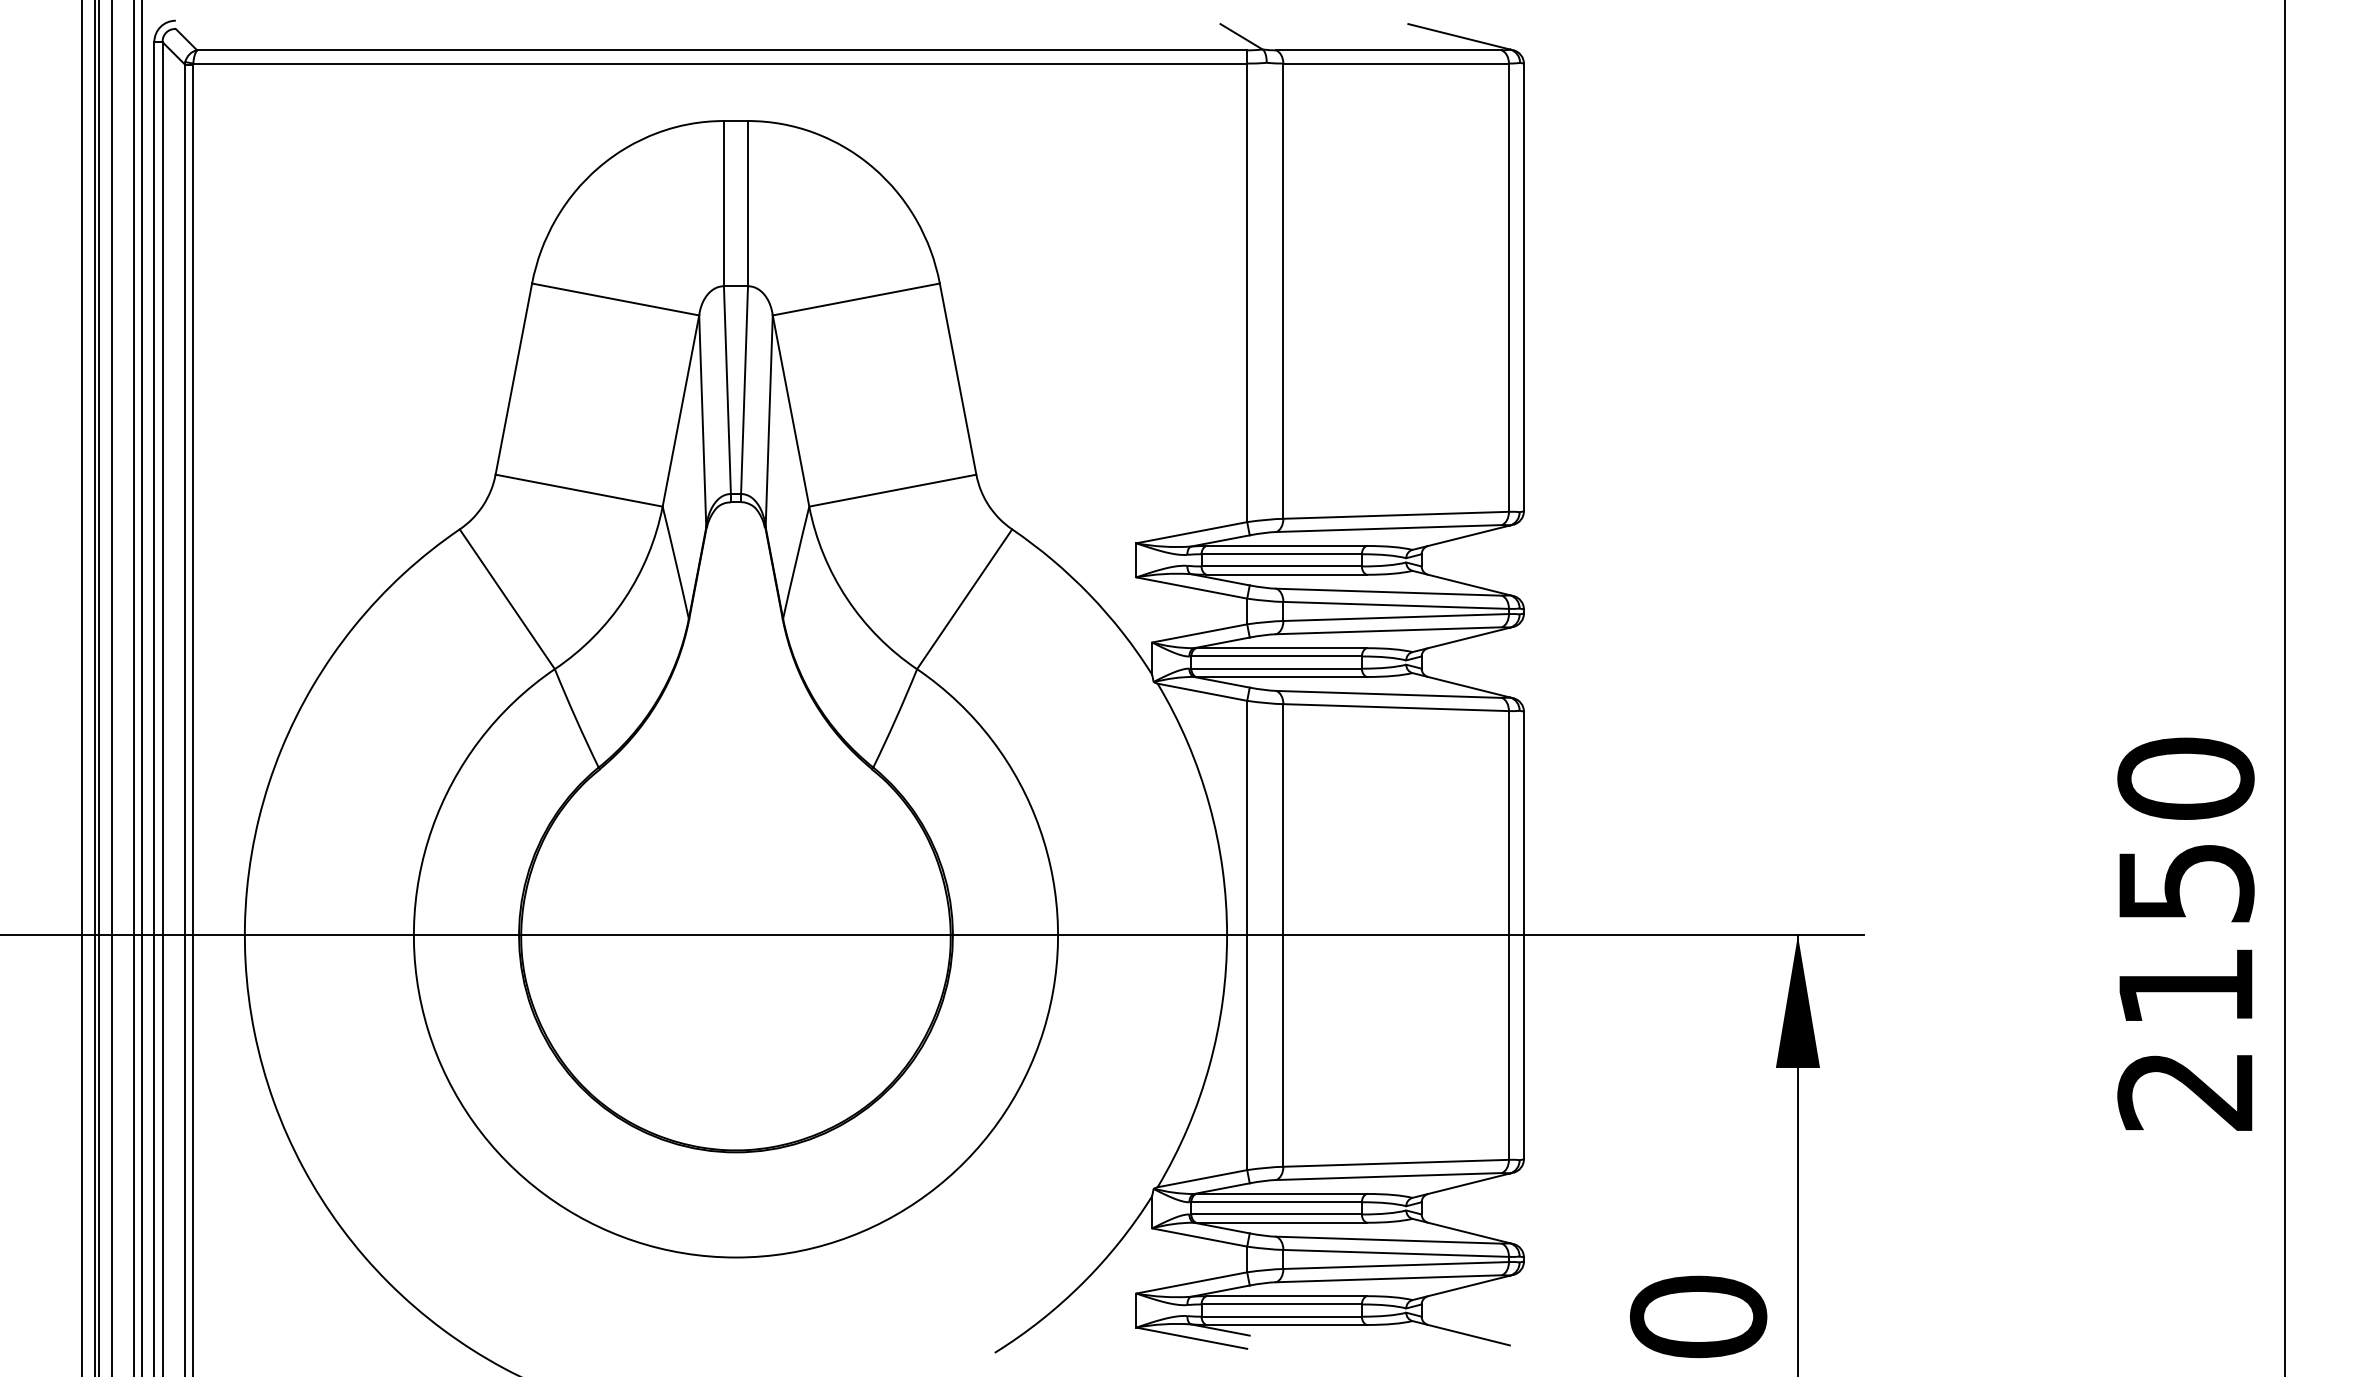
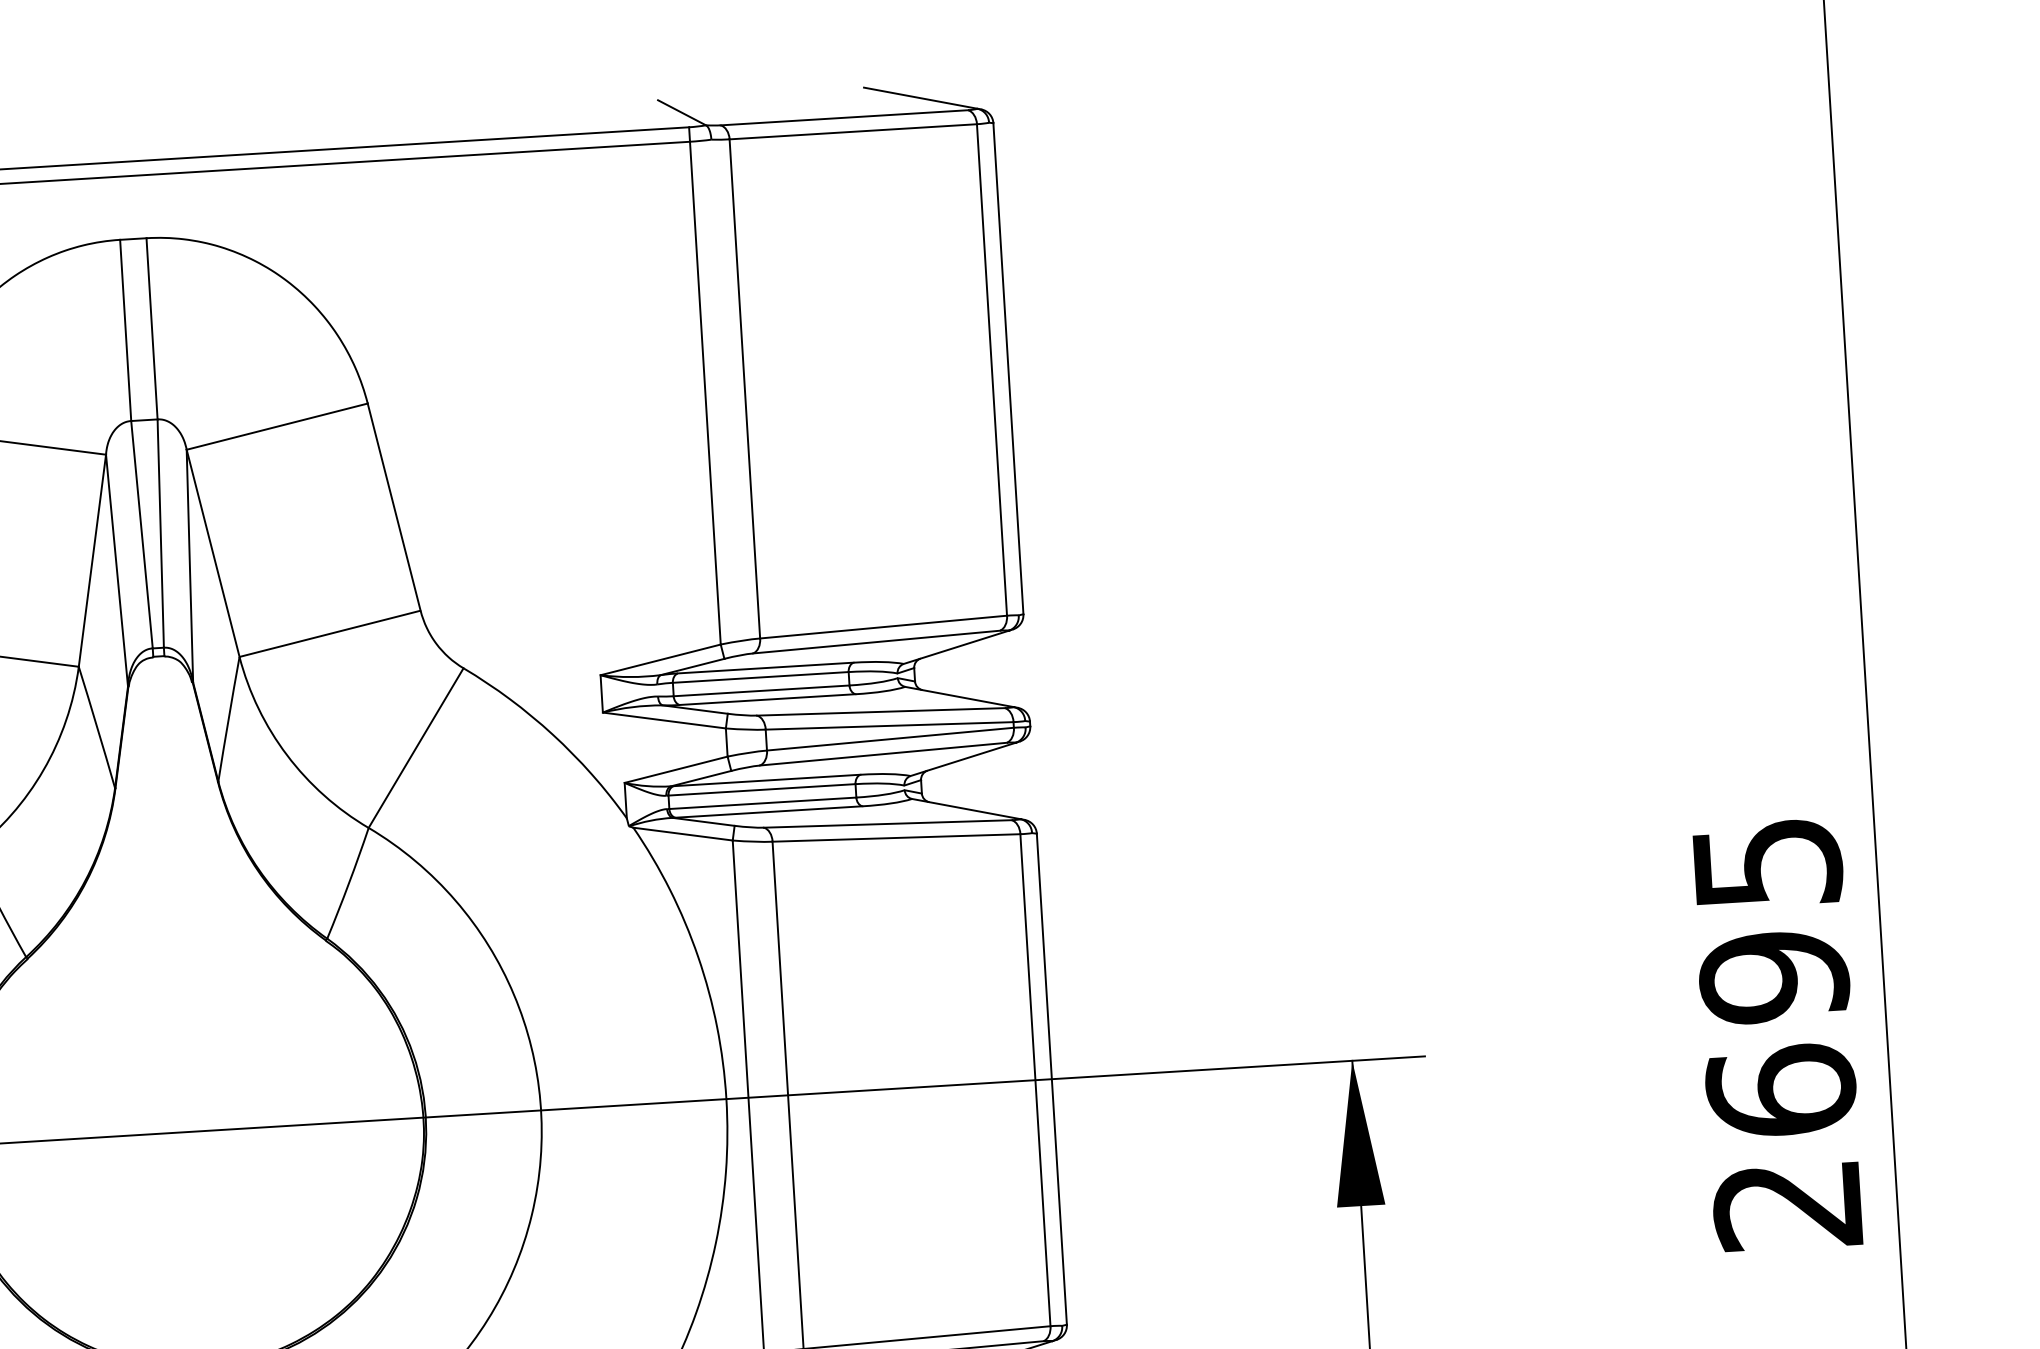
text: (2185, 882) -> (1773, 976), 2150 -> 2695

